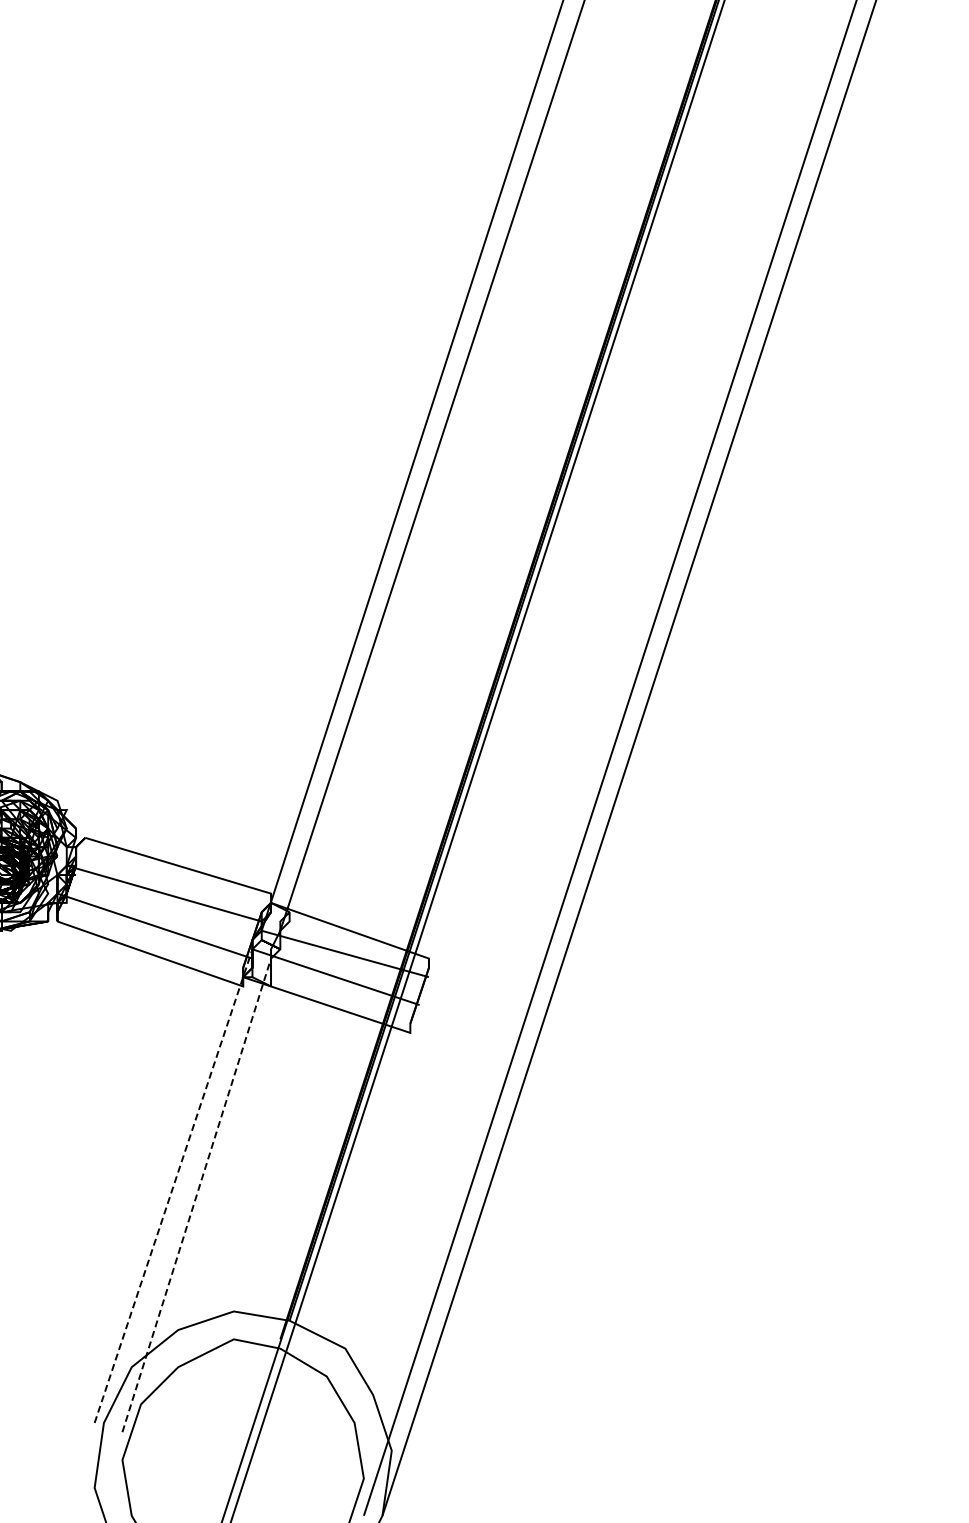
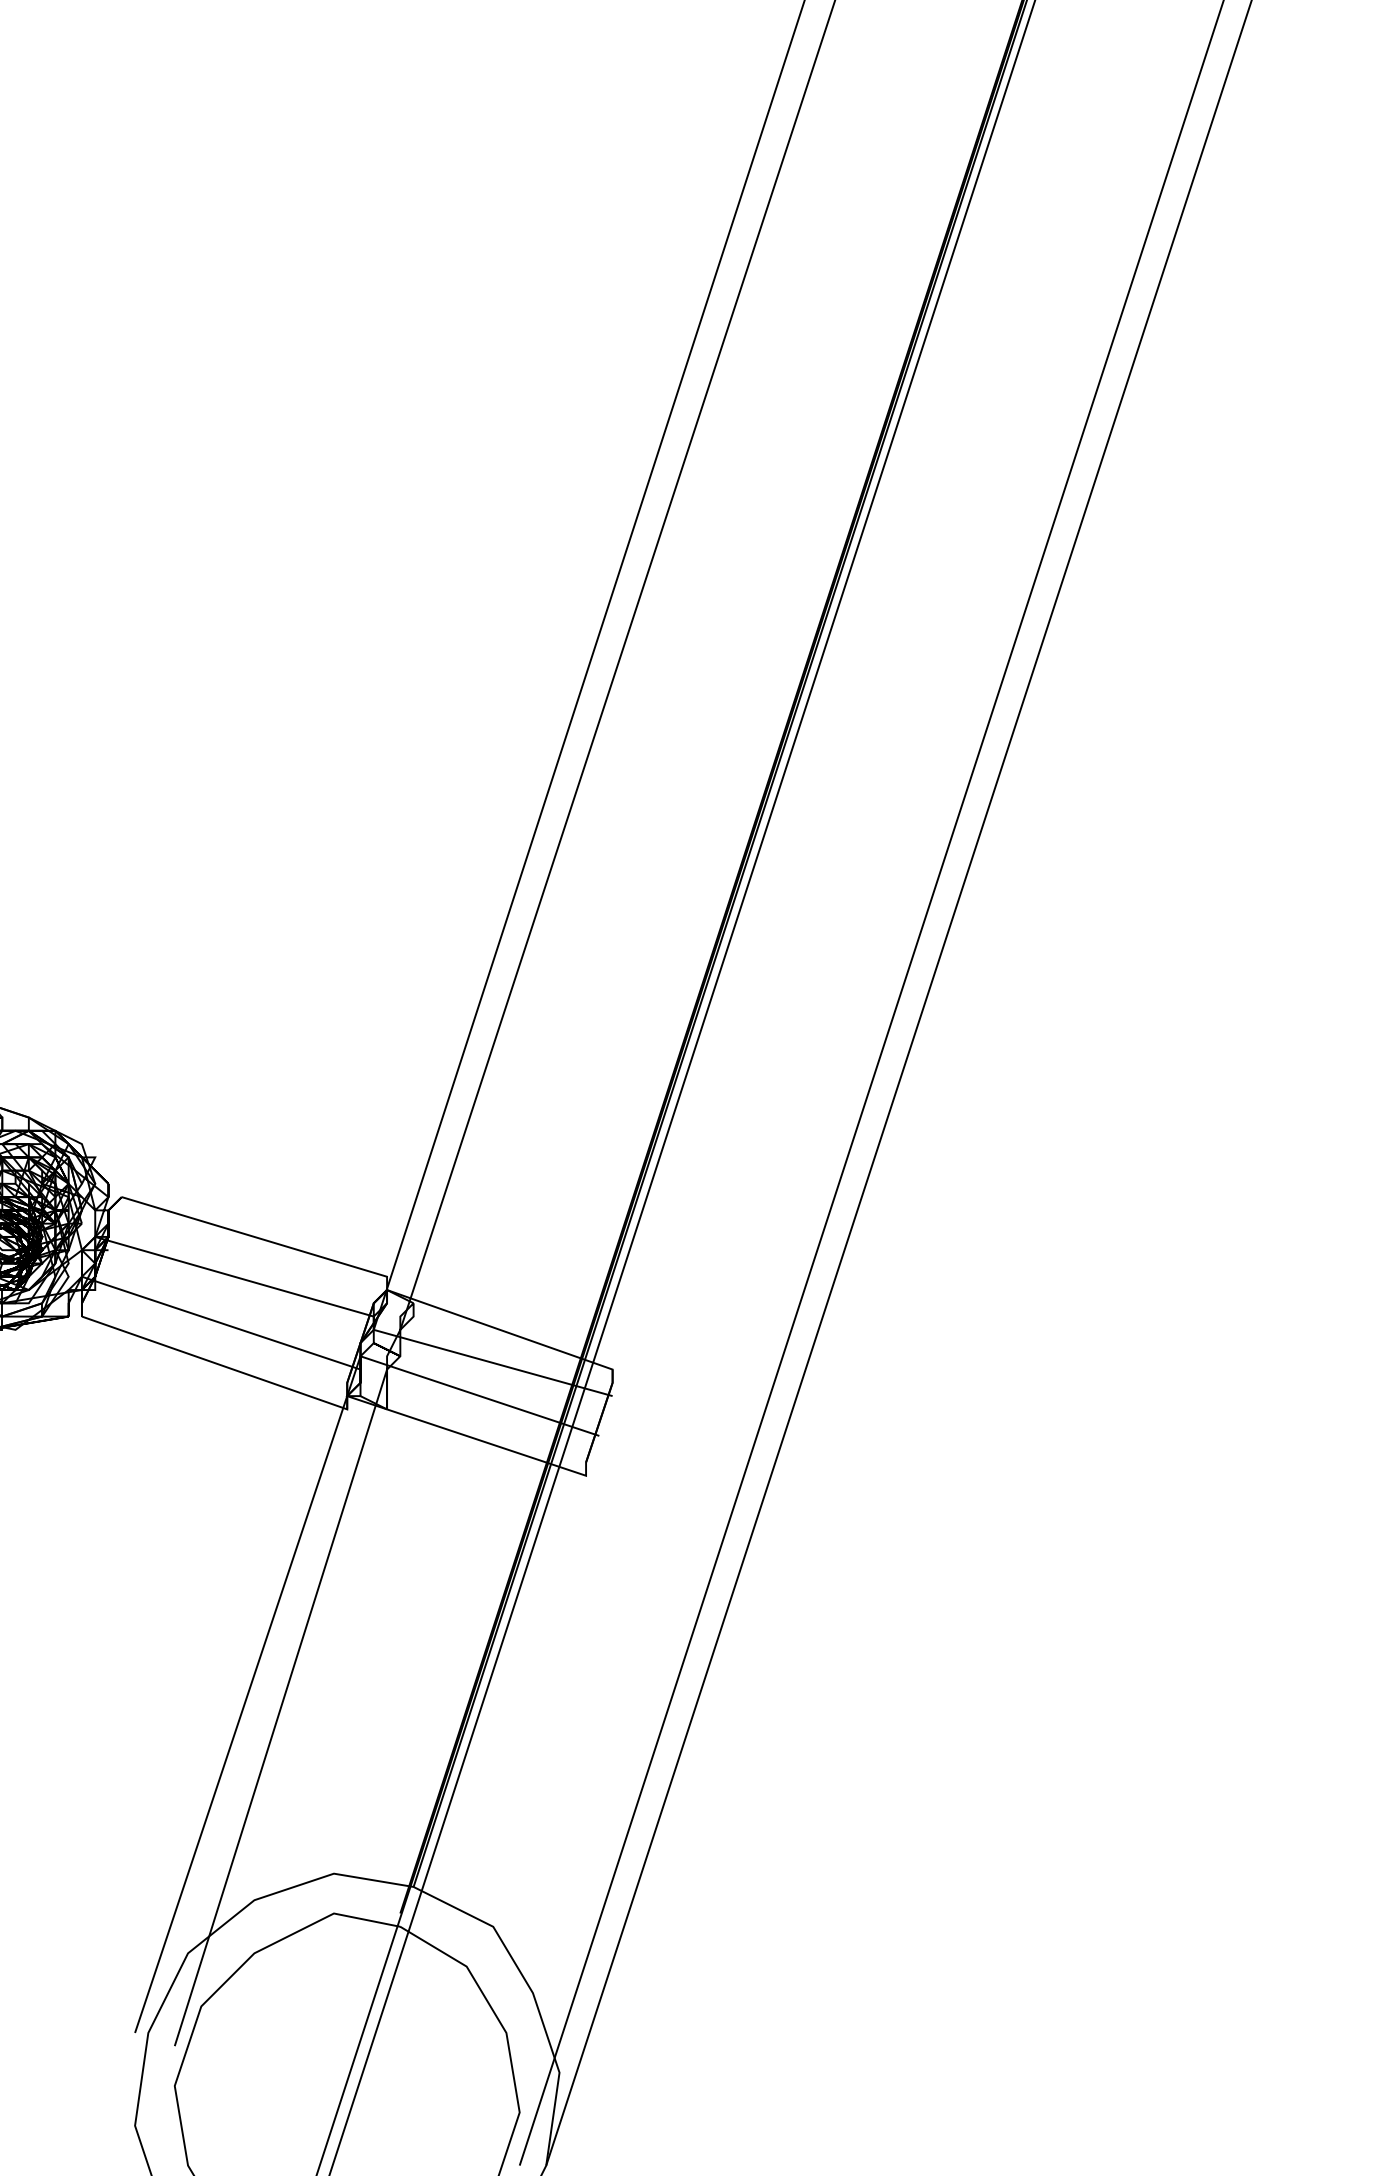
line: (173, 1186) -> (247, 1695), dashed -> solid
line: (196, 1194) -> (280, 1706), dashed -> solid

